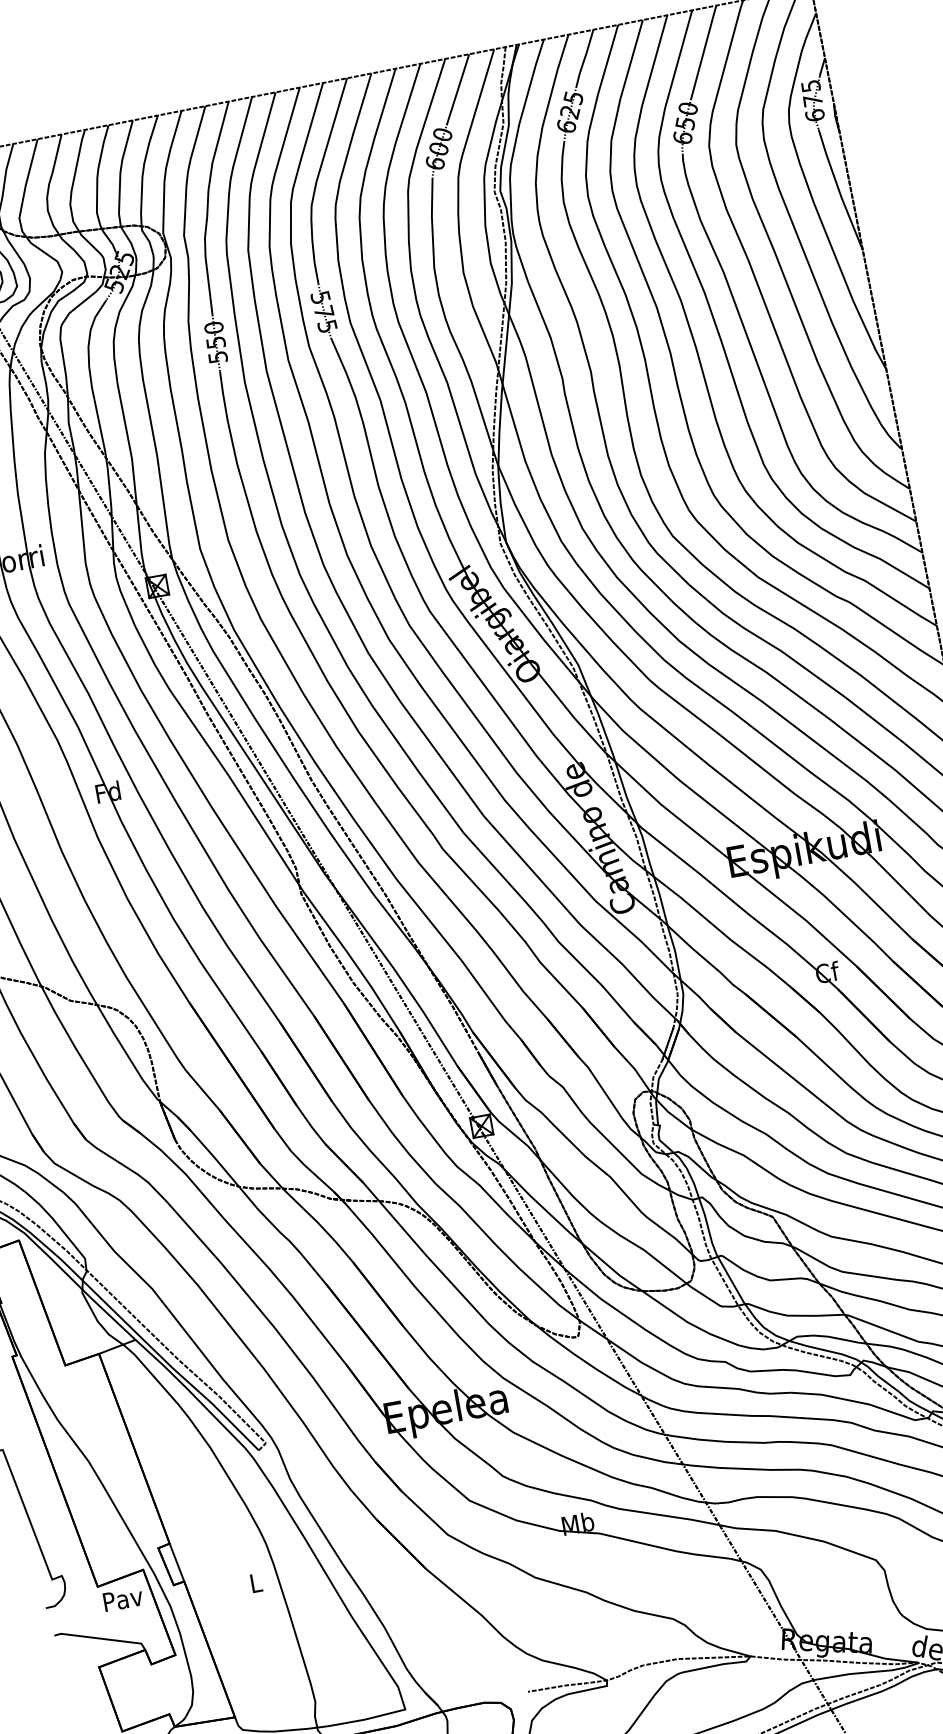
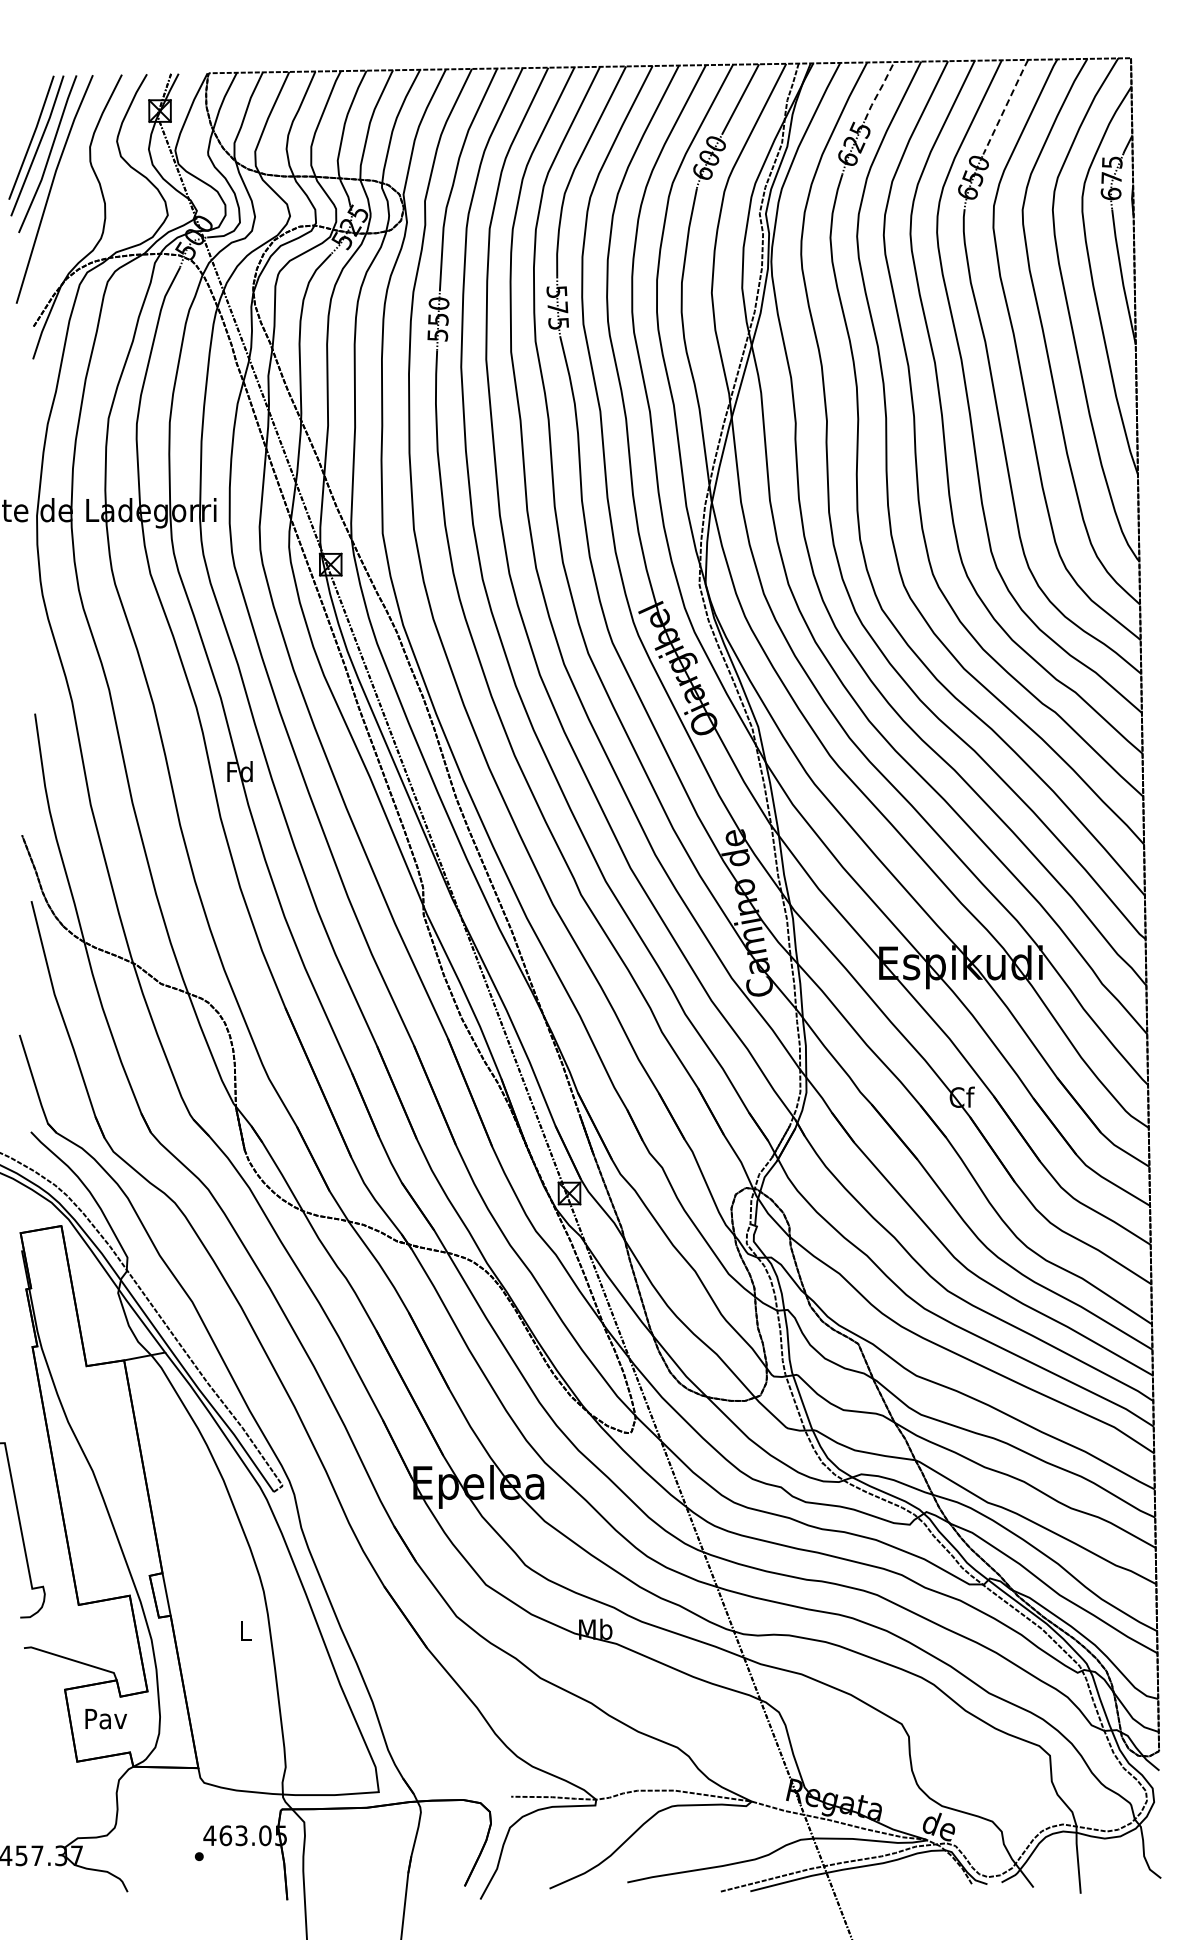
line: (704, 52) -> (1006, 106), solid -> dashed
line: (584, 58) -> (879, 90), solid -> dashed
text: (122, 1599) -> (105, 1719), moved

